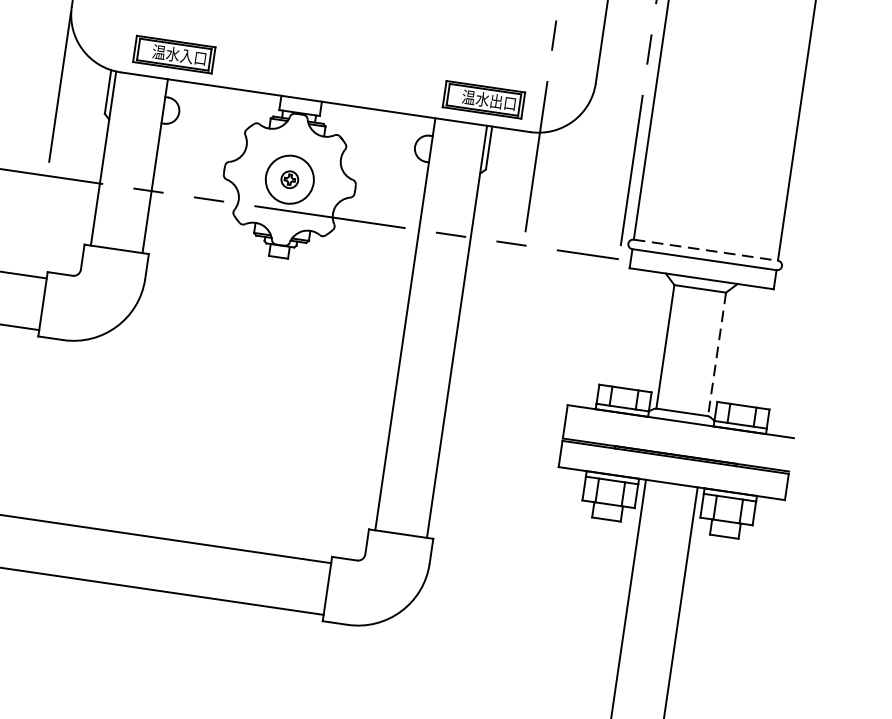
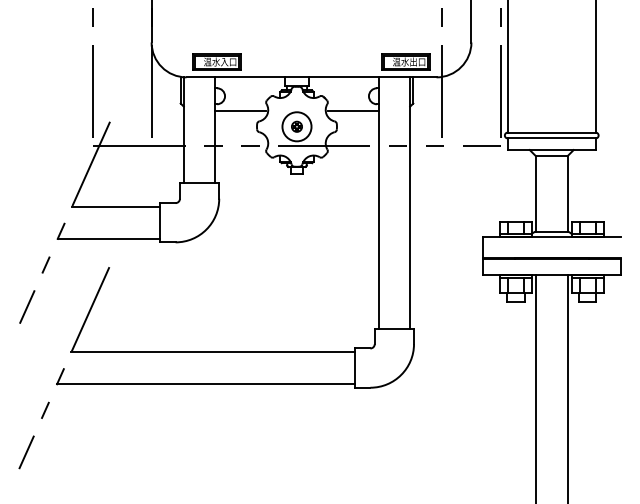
line: (201, 139) -> (240, 110), added
line: (384, 166) -> (352, 110), added
line: (705, 249) -> (551, 132), dashed -> solid
line: (717, 353) -> (567, 193), dashed -> solid

